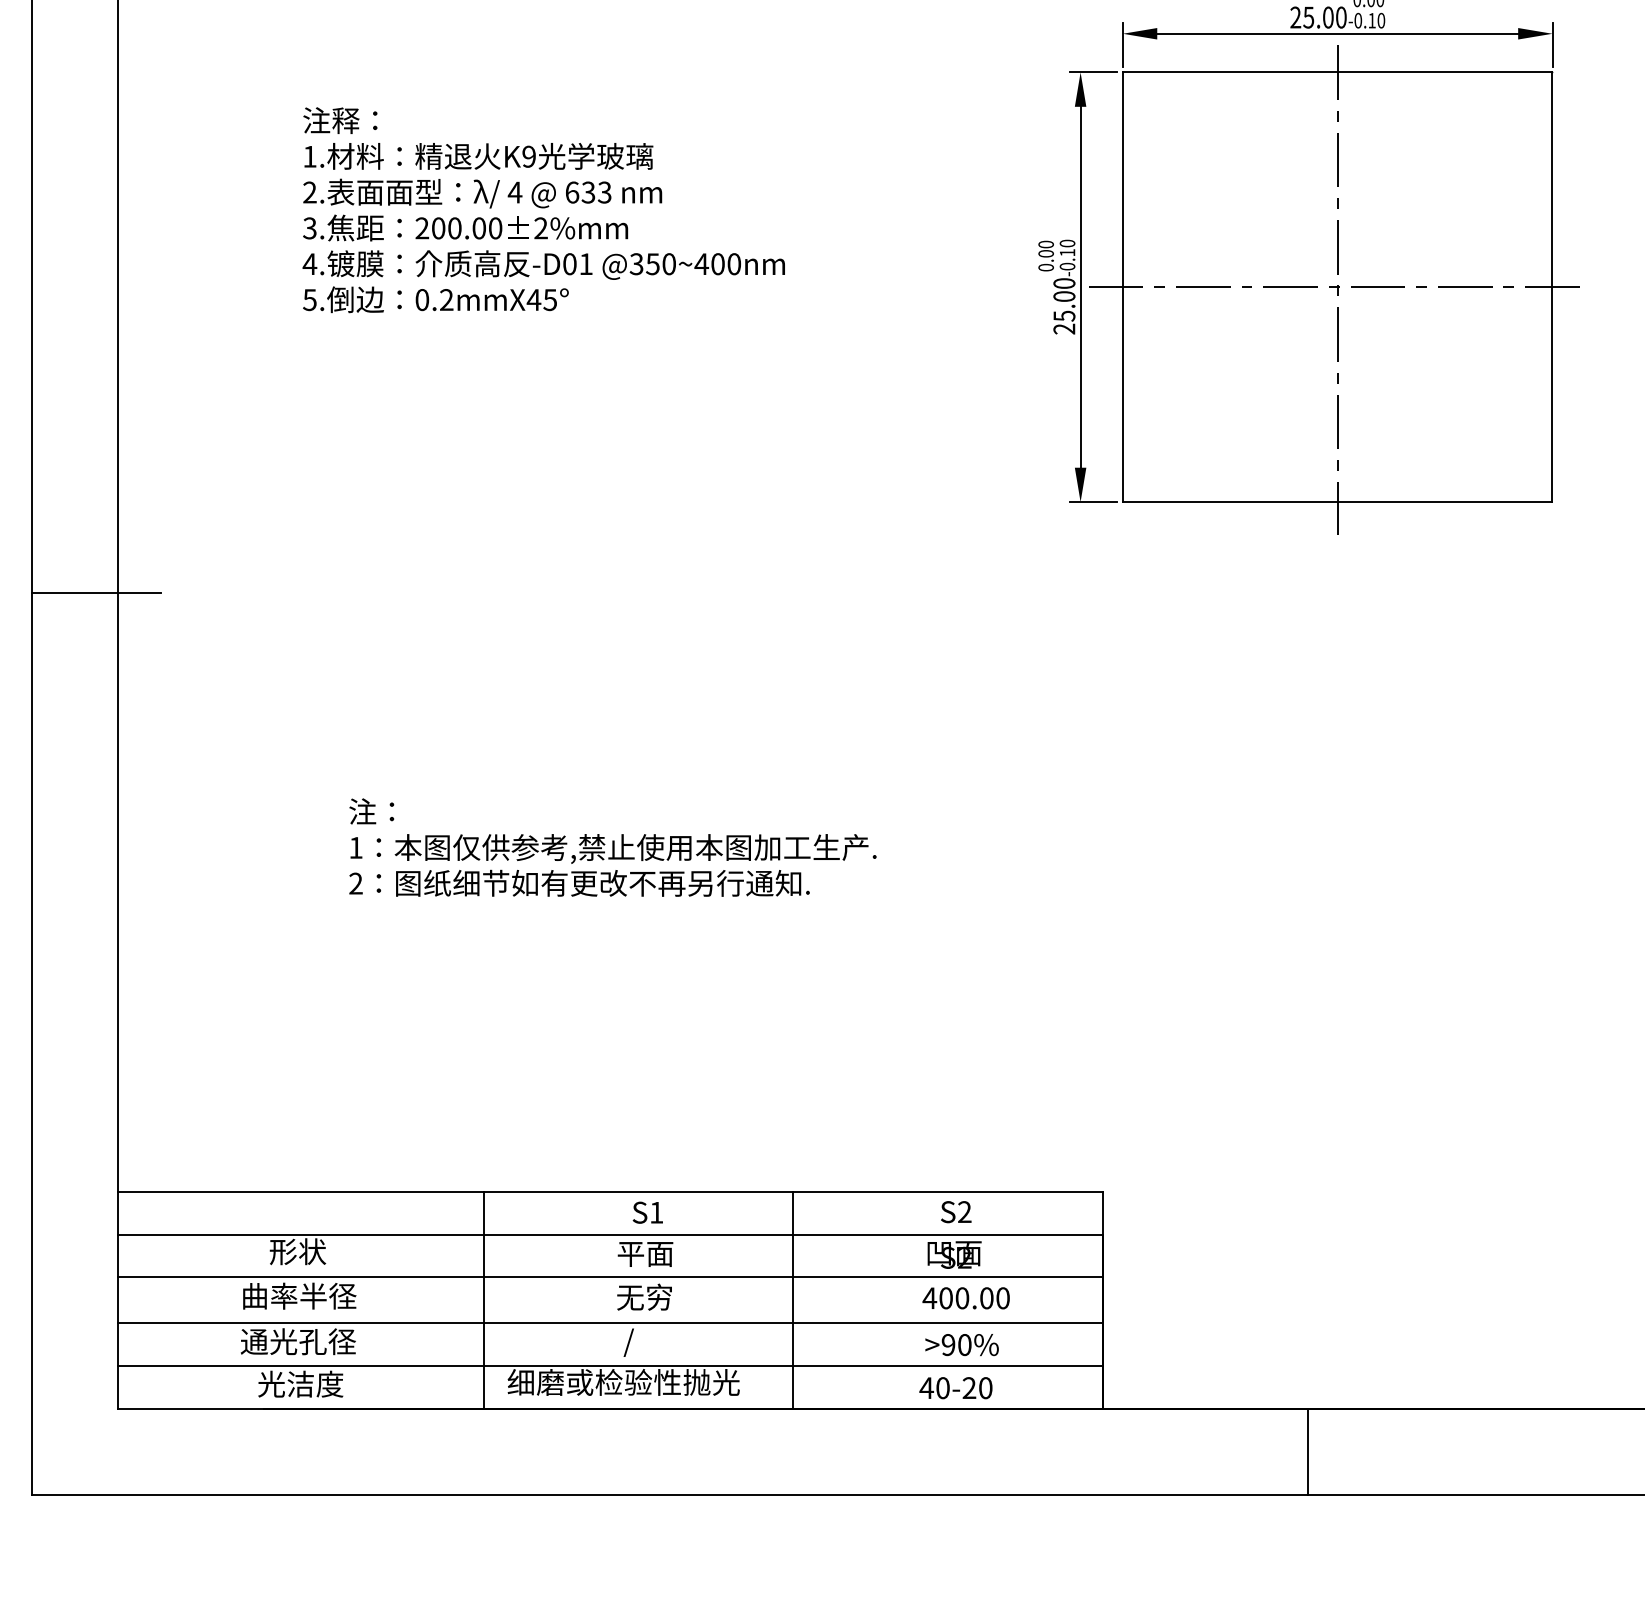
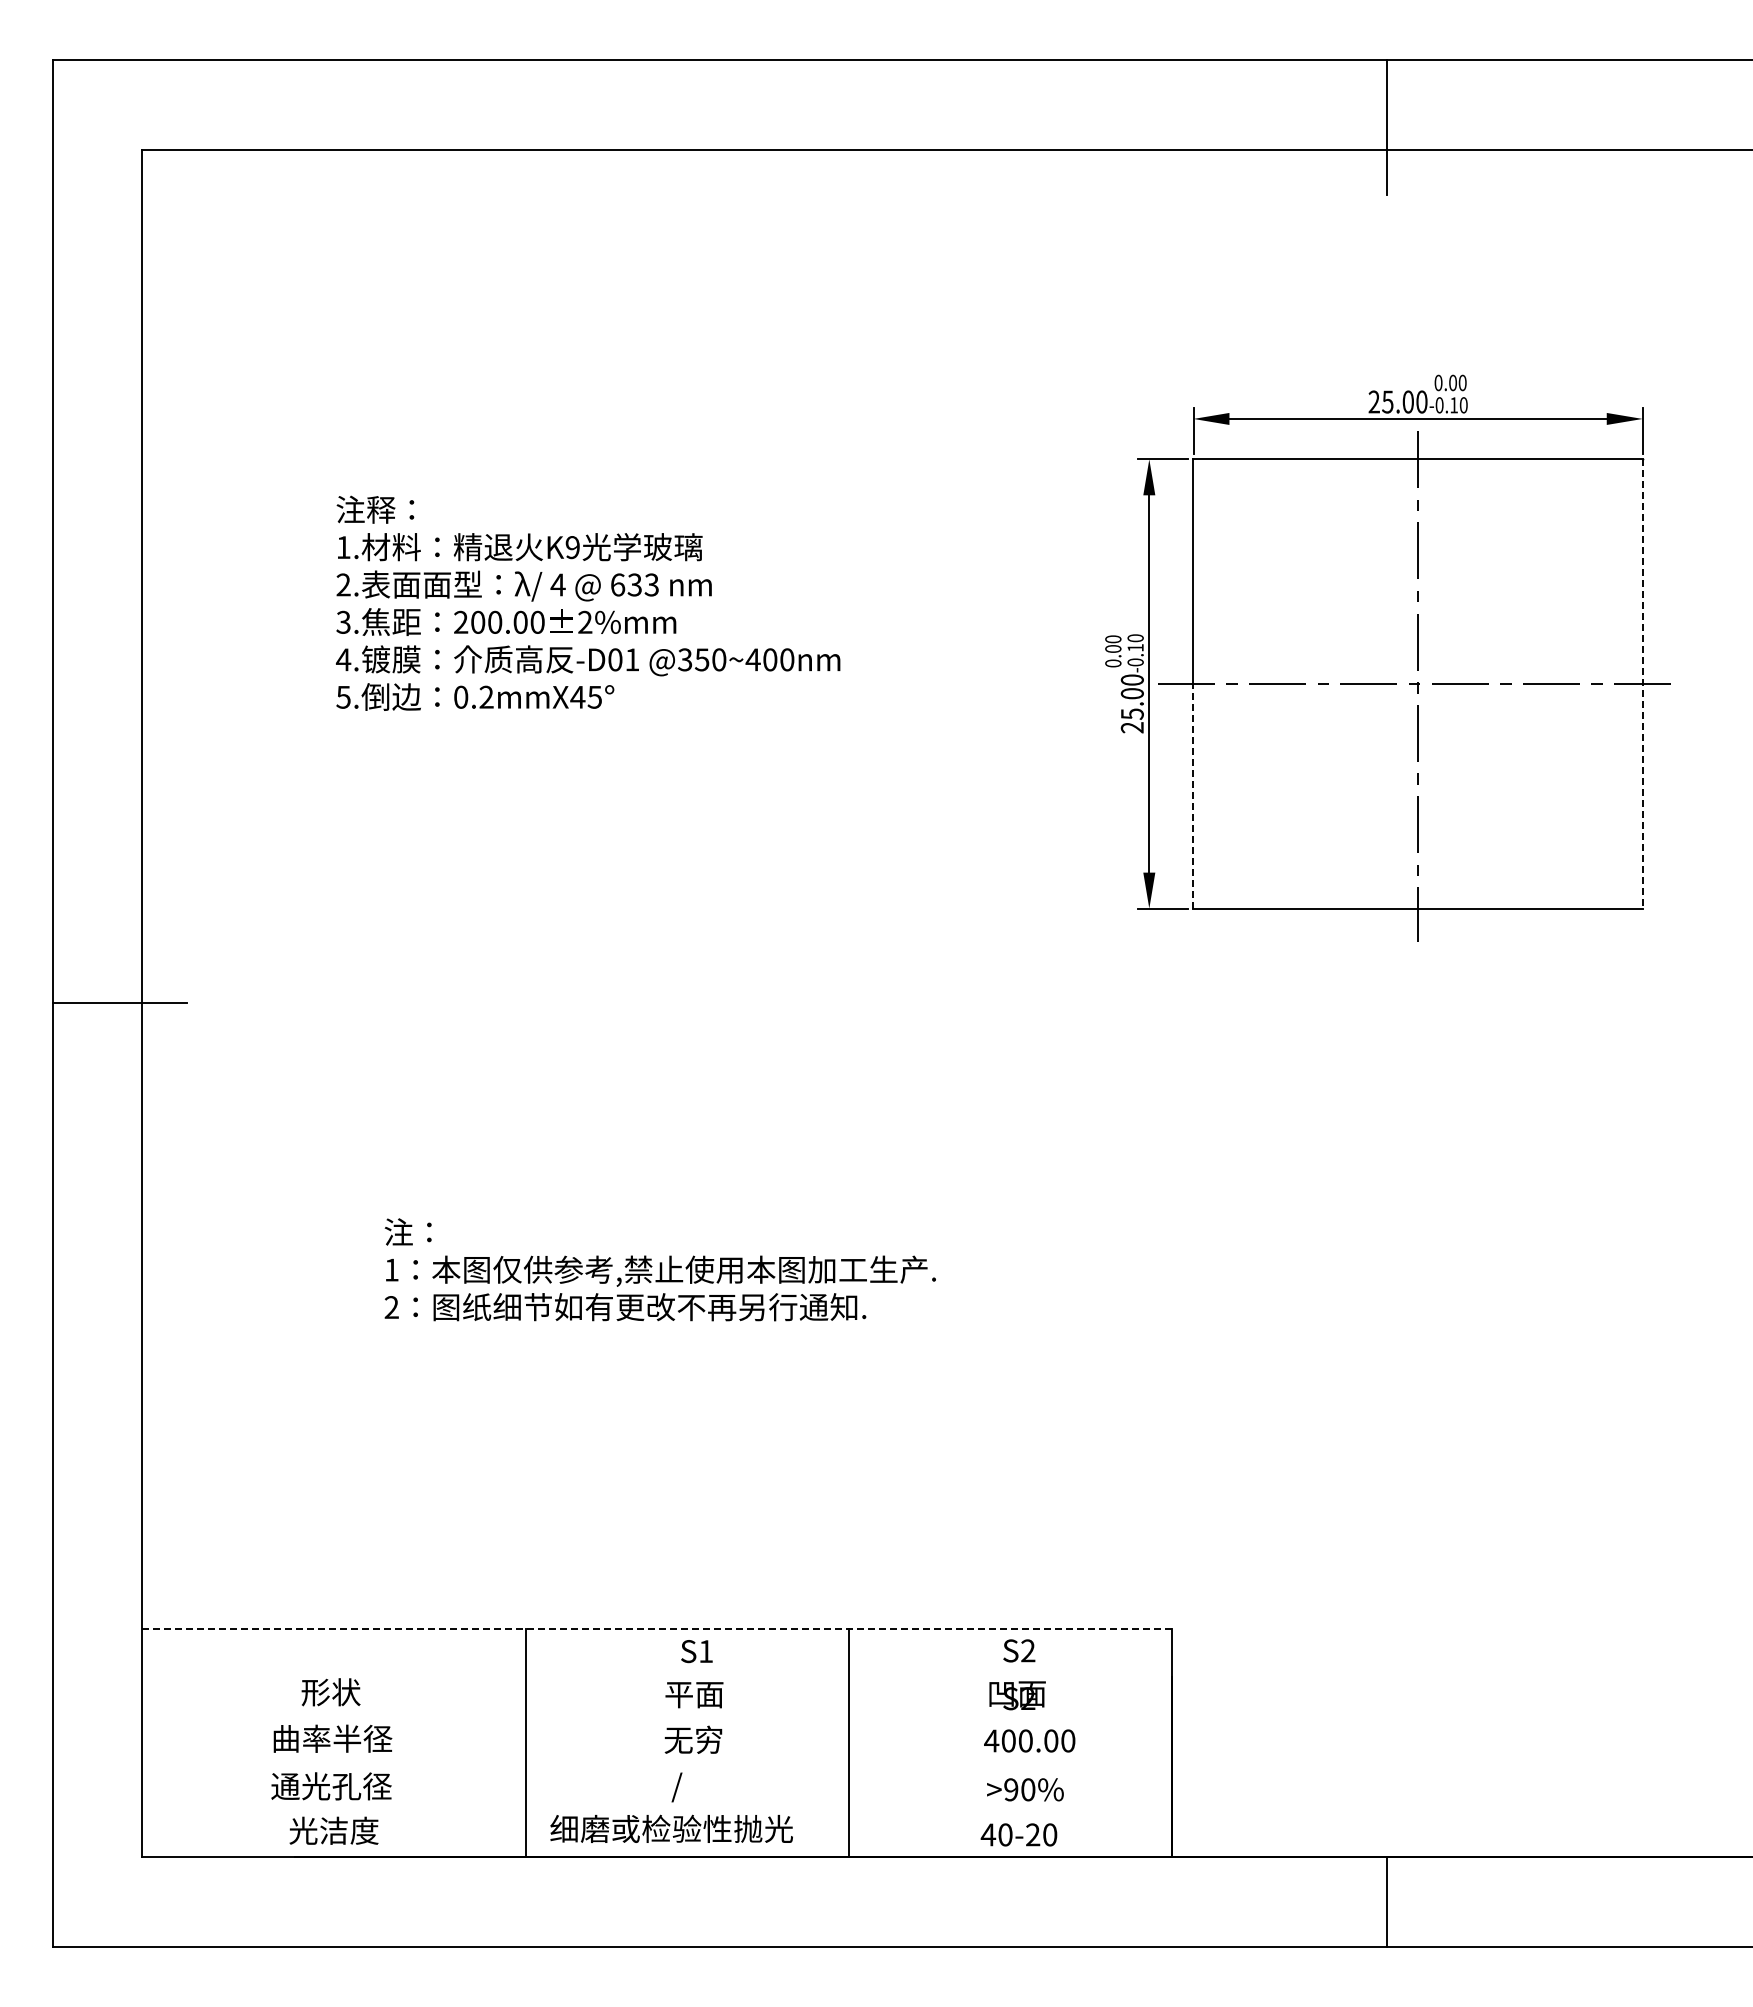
line: (1552, 287) -> (1642, 684), solid -> dashed
line: (1122, 393) -> (1193, 795), solid -> dashed
line: (610, 1191) -> (657, 1629), solid -> dashed
line: (610, 1234) -> (657, 1674), removed
line: (610, 1276) -> (657, 1718), removed
line: (610, 1323) -> (657, 1767), removed
line: (610, 1366) -> (657, 1812), removed

